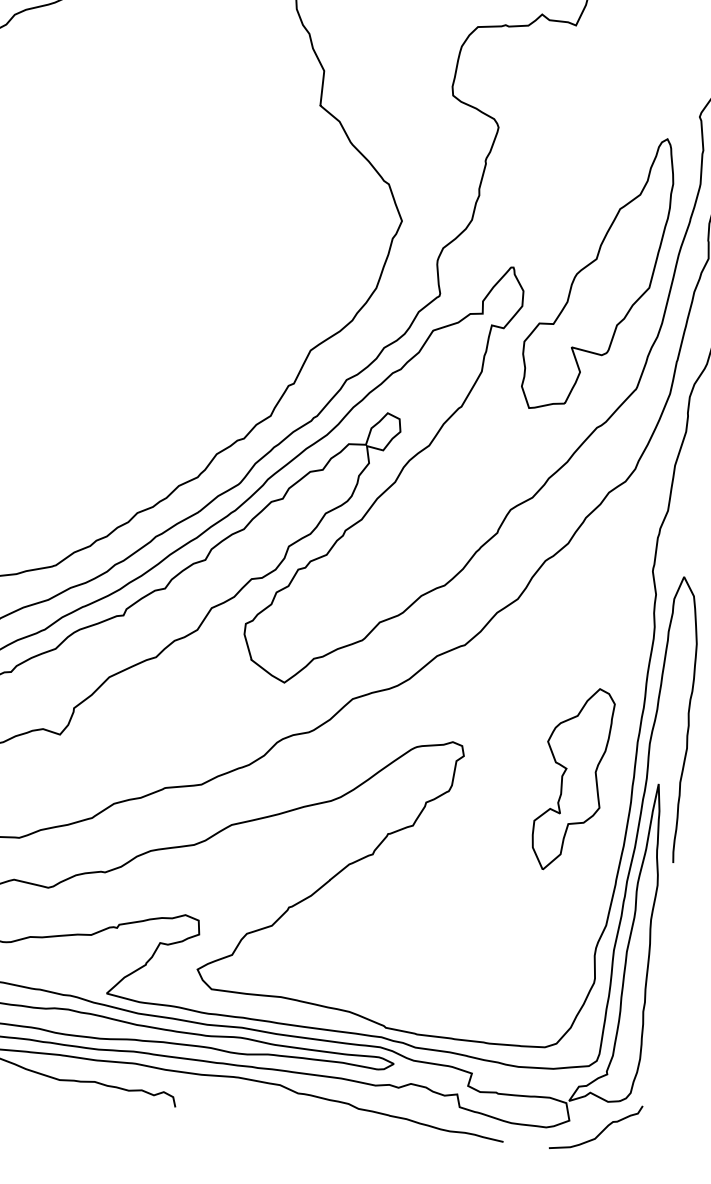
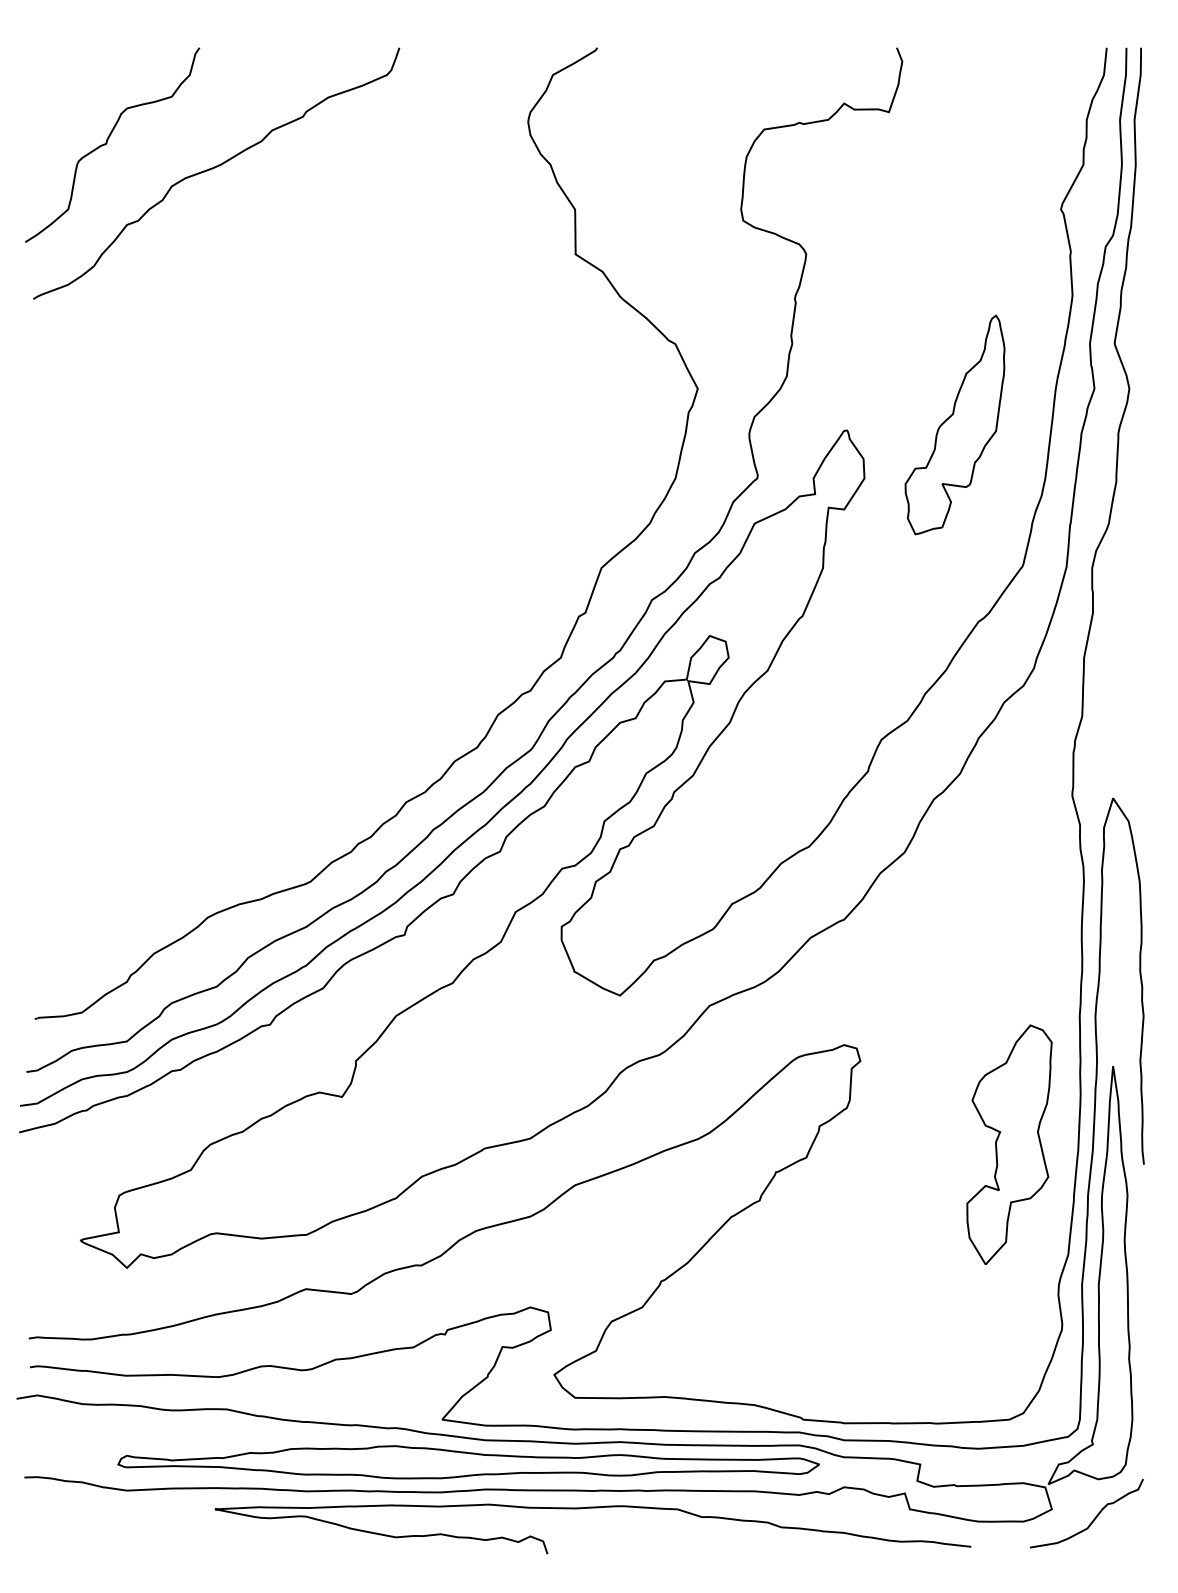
part: (597, 273) -> (954, 424), size x0.6
part: (572, 779) -> (1009, 1144), moved

